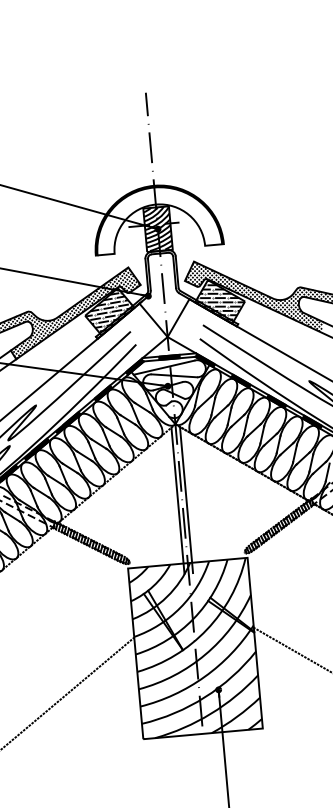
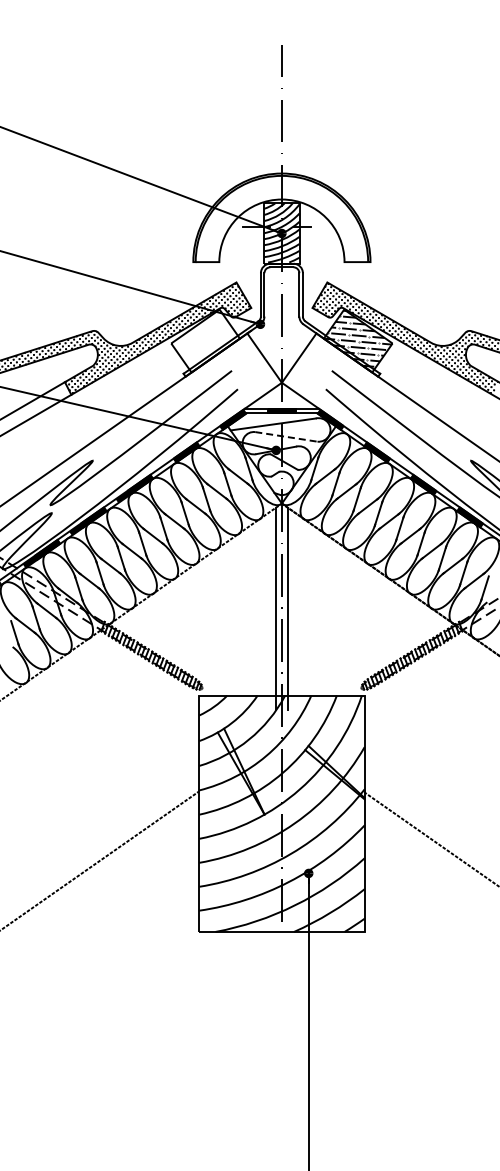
hatch: (109, 312) -> (205, 341), removed
line: (174, 375) -> (286, 436), solid -> dashed

